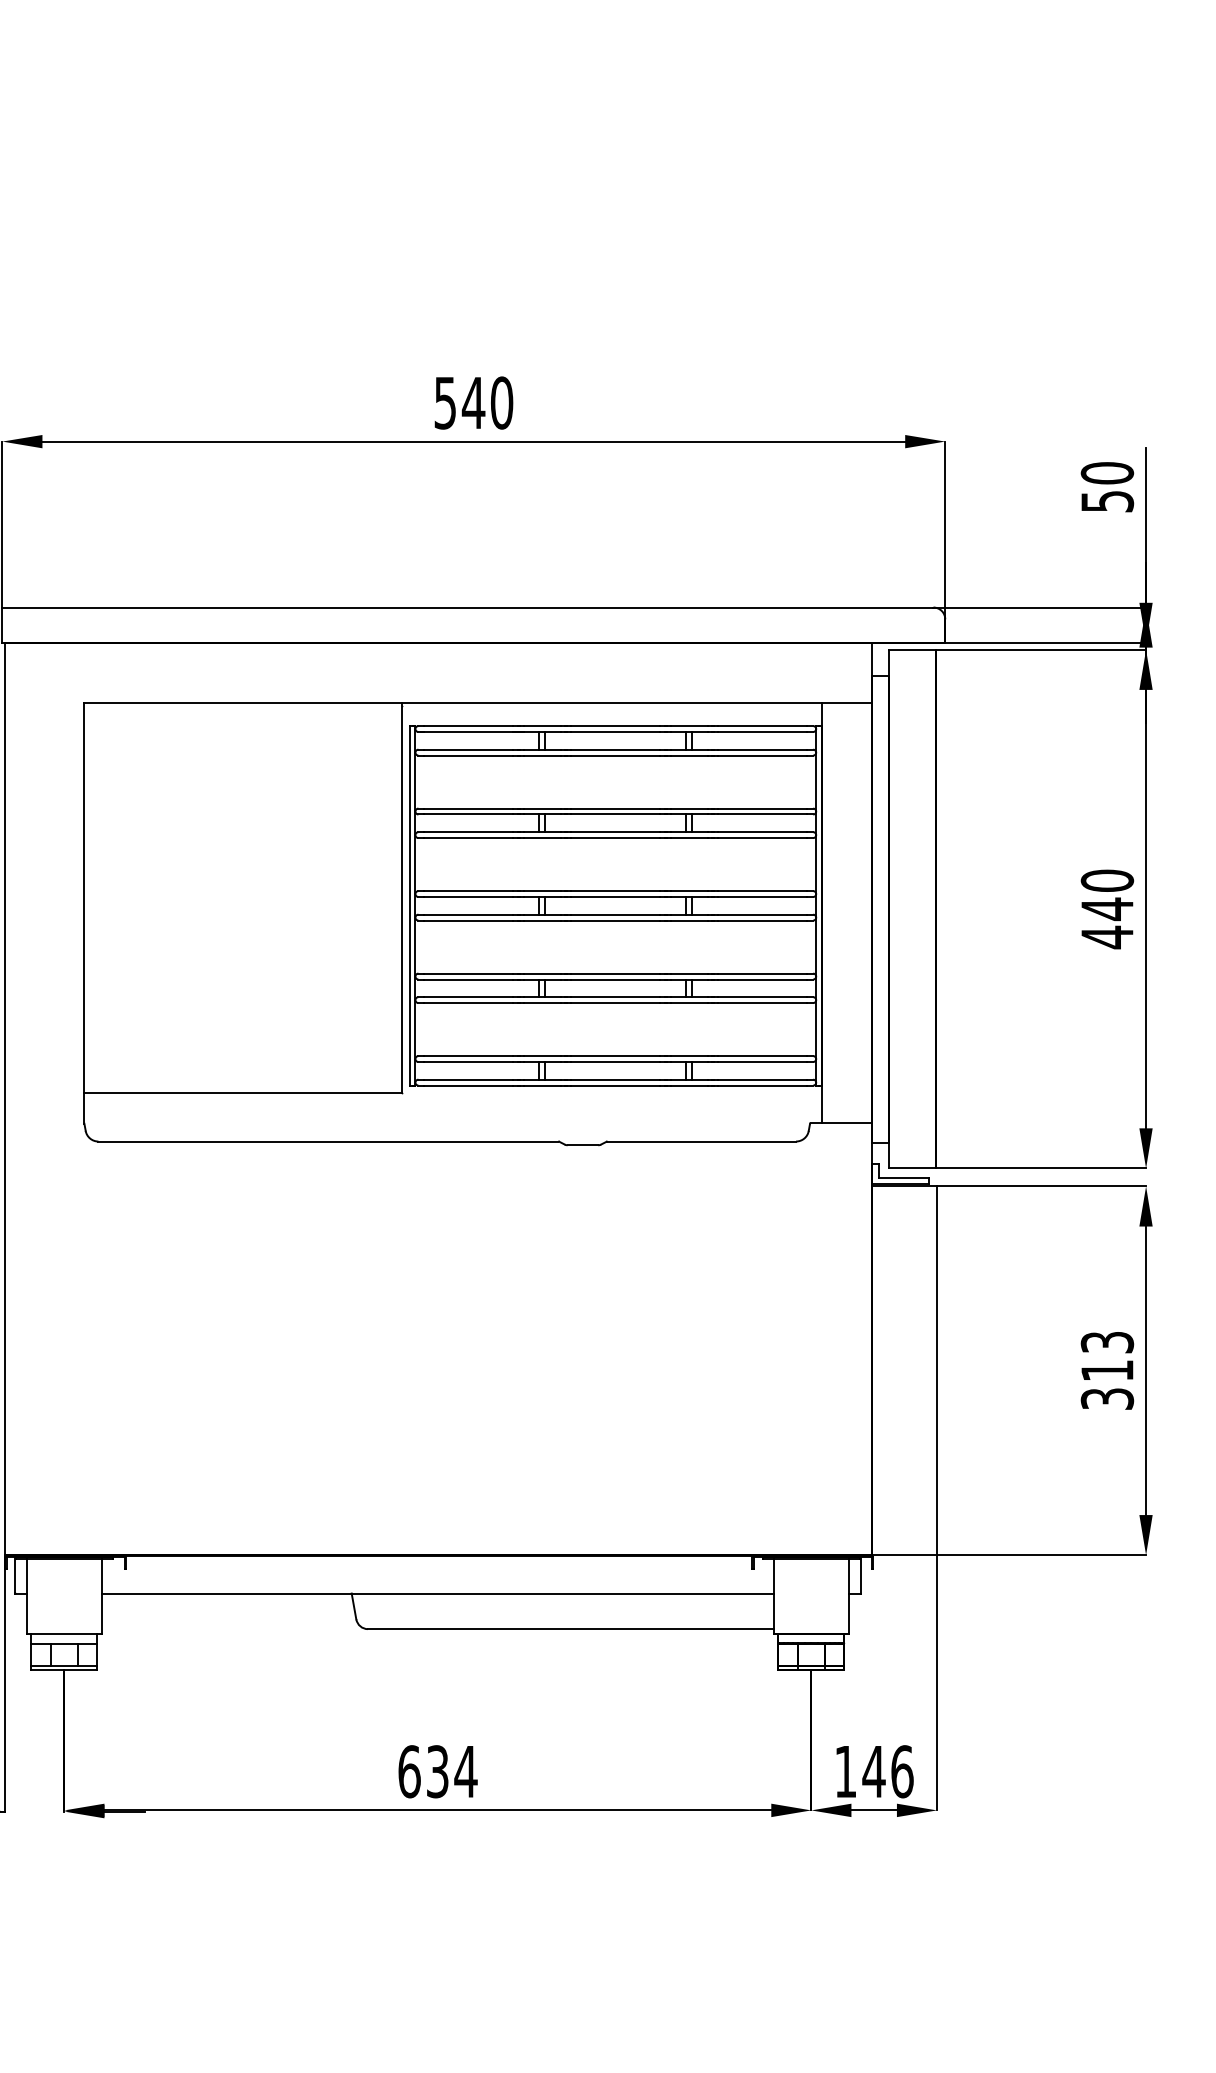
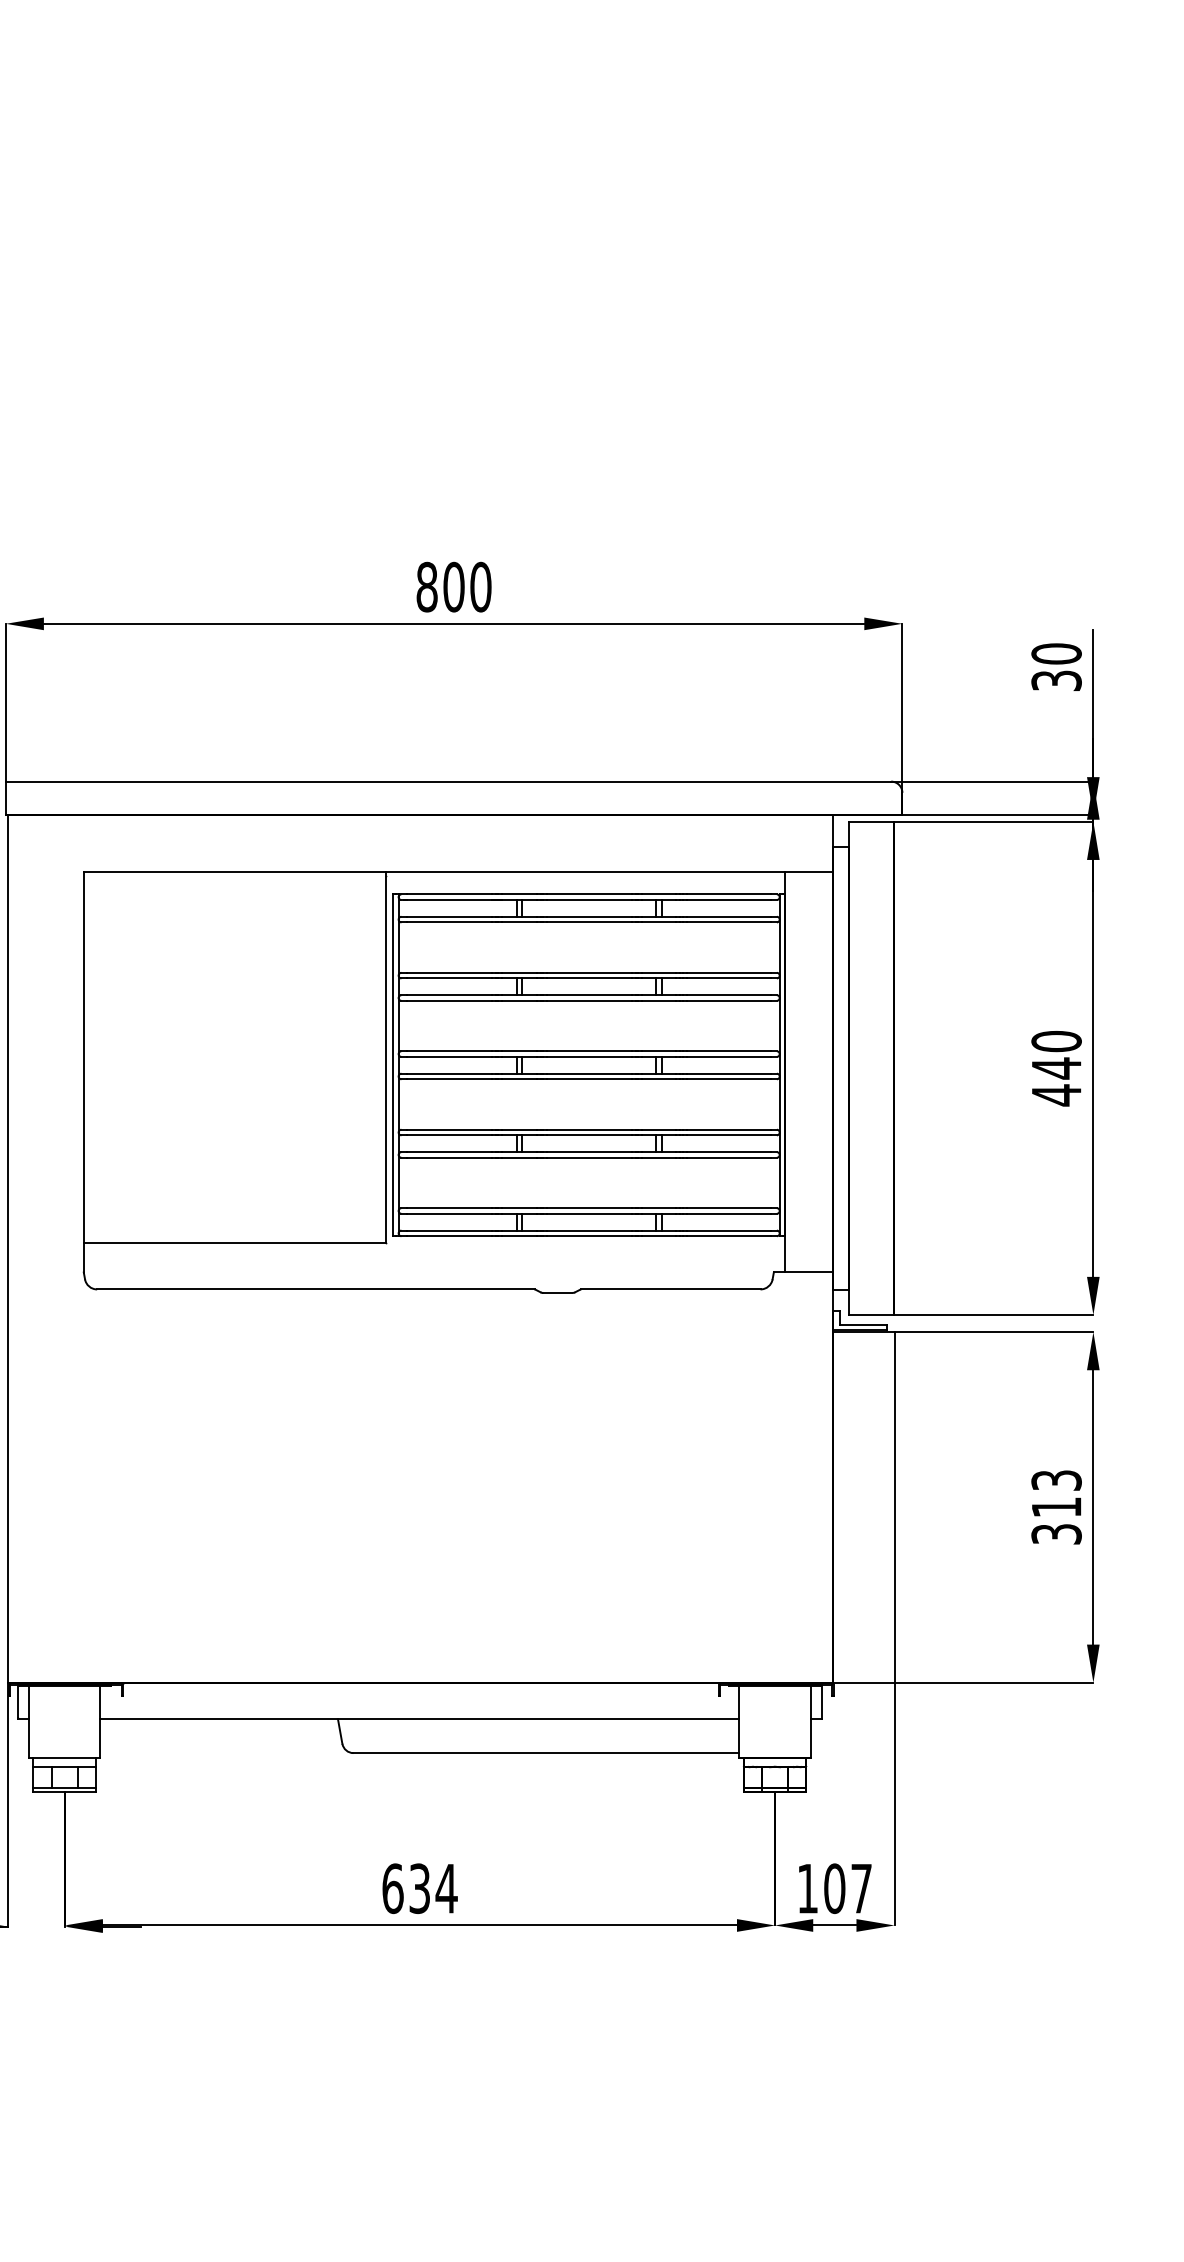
text: (459, 402) -> (440, 586), 540 -> 800
text: (1107, 501) -> (1056, 680), 50 -> 30
text: (887, 1771) -> (847, 1888), 146 -> 107

